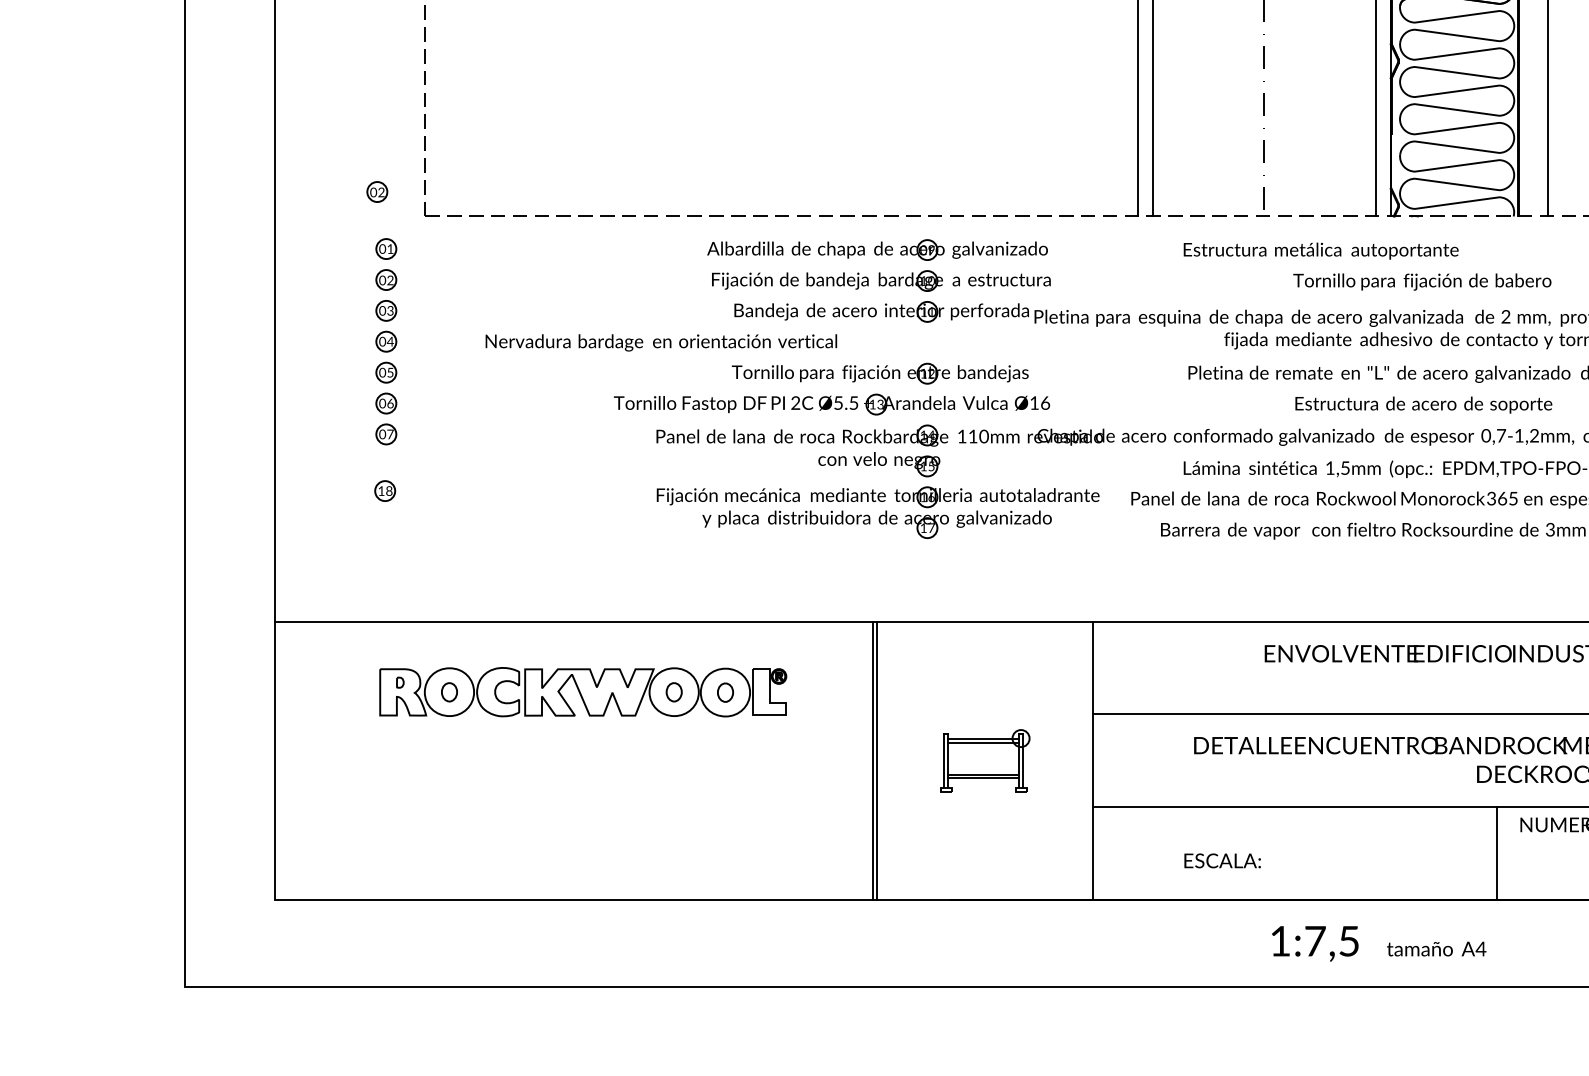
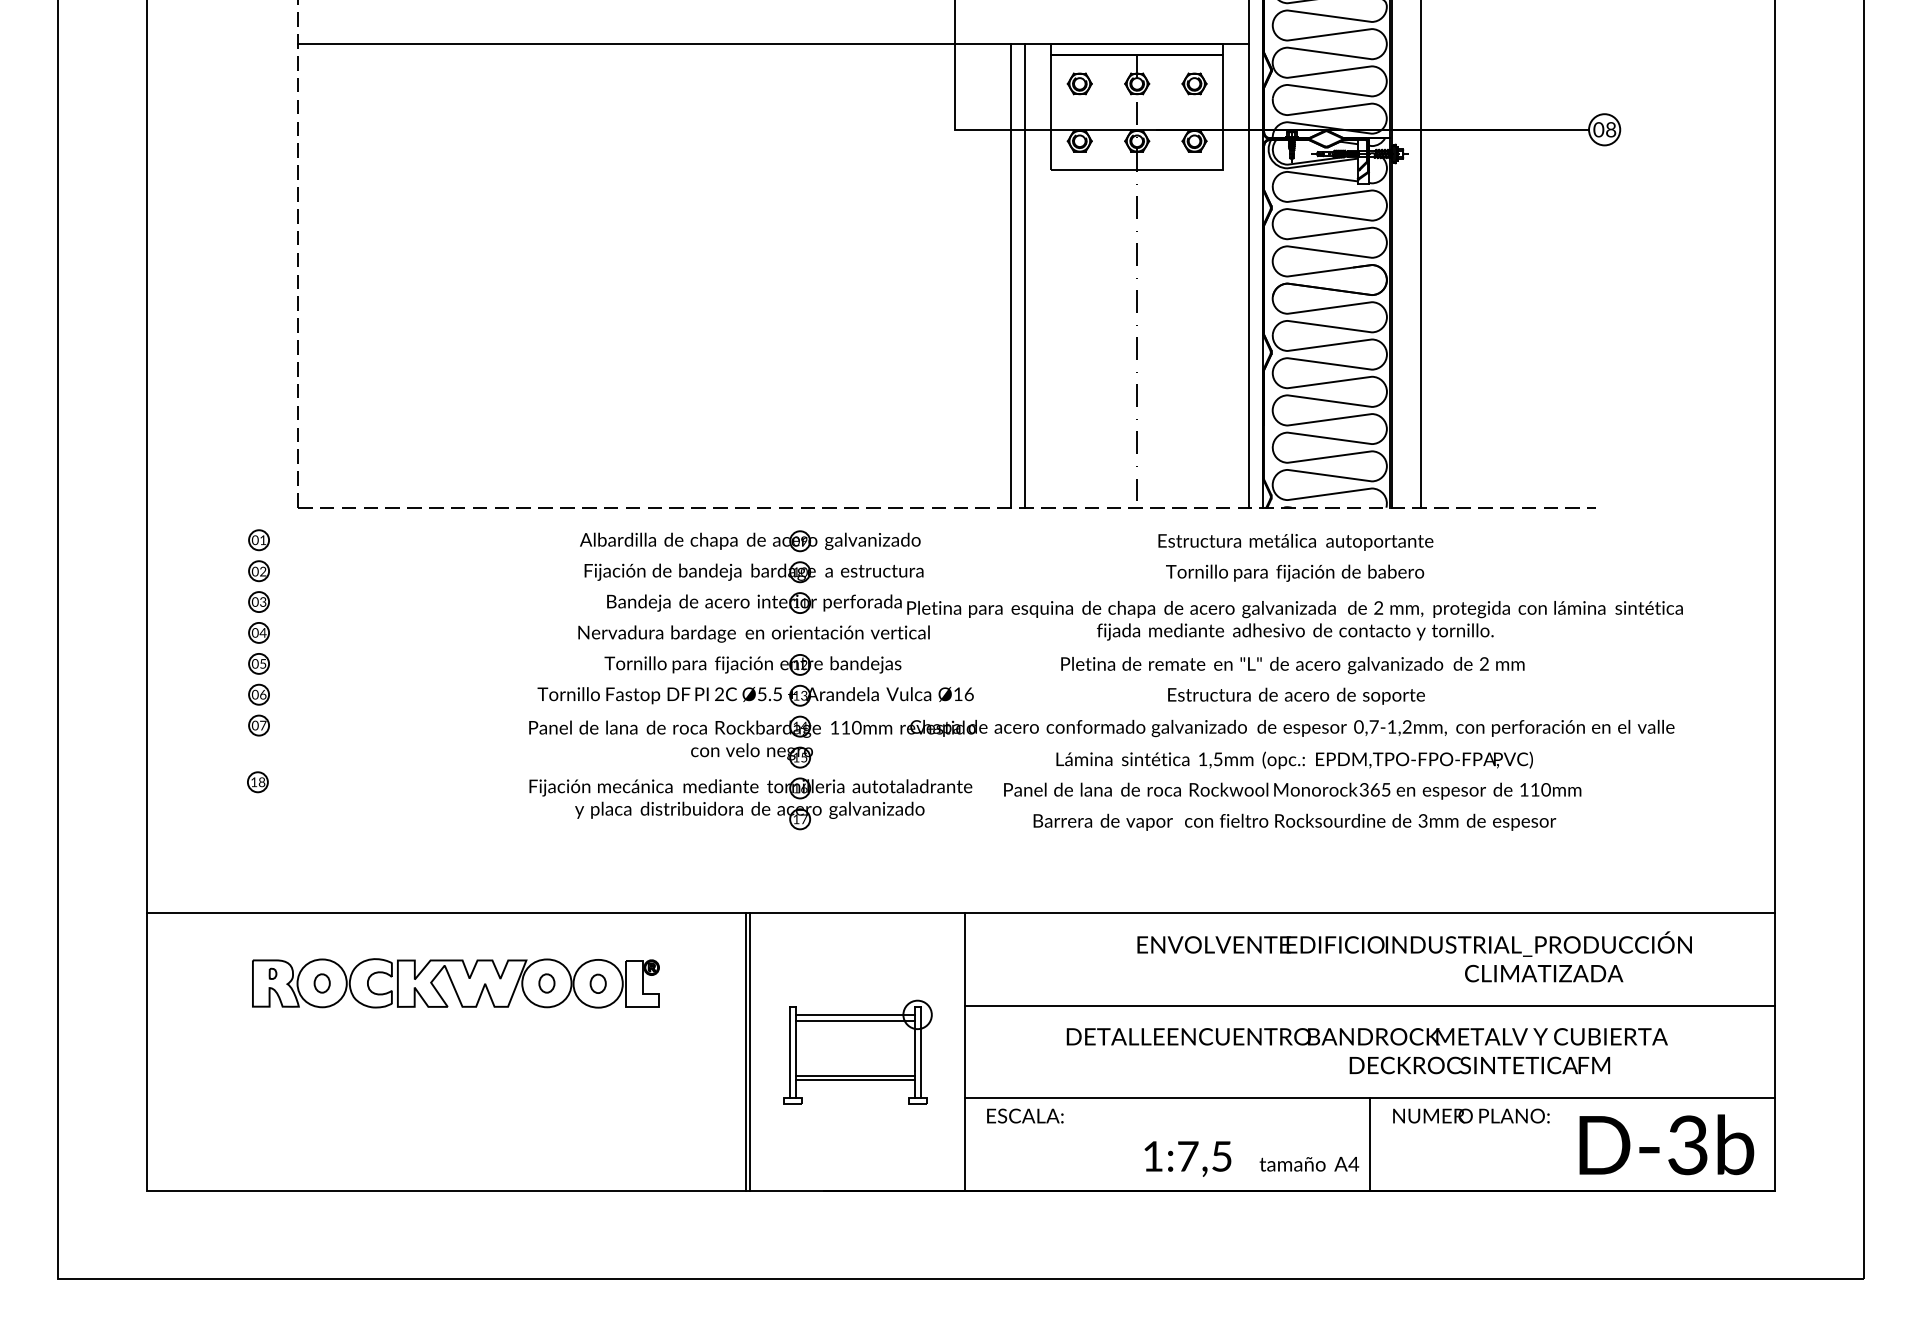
part: (376, 192) -> (249, 483), removed
text: (1320, 250) -> (1295, 541), moved
text: (660, 342) -> (753, 633), moved
part: (831, 404) -> (755, 695), moved
part: (984, 760) -> (857, 1051), size x1.67
text: (1222, 860) -> (1025, 1115), moved
text: (1378, 943) -> (1251, 1158), moved

